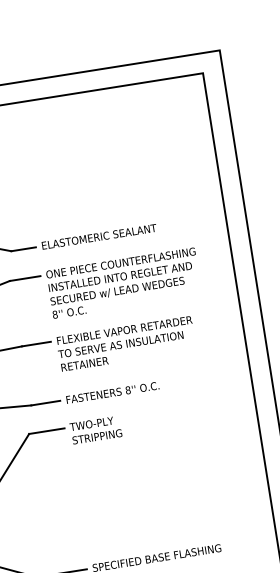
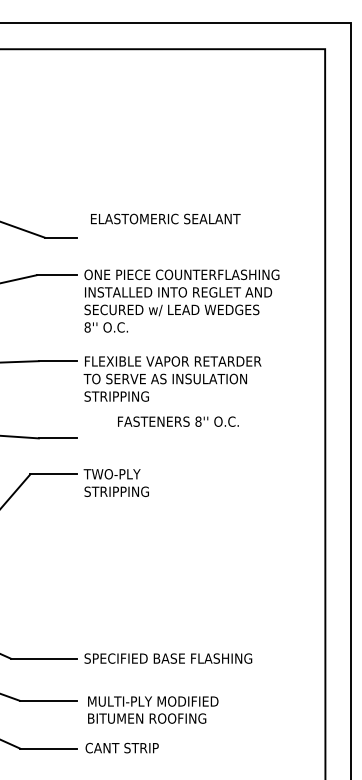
text: (99, 236) -> (165, 218), moved
text: (85, 363) -> (116, 396), RETAINER -> STRIPPING
text: (112, 392) -> (178, 421), moved

